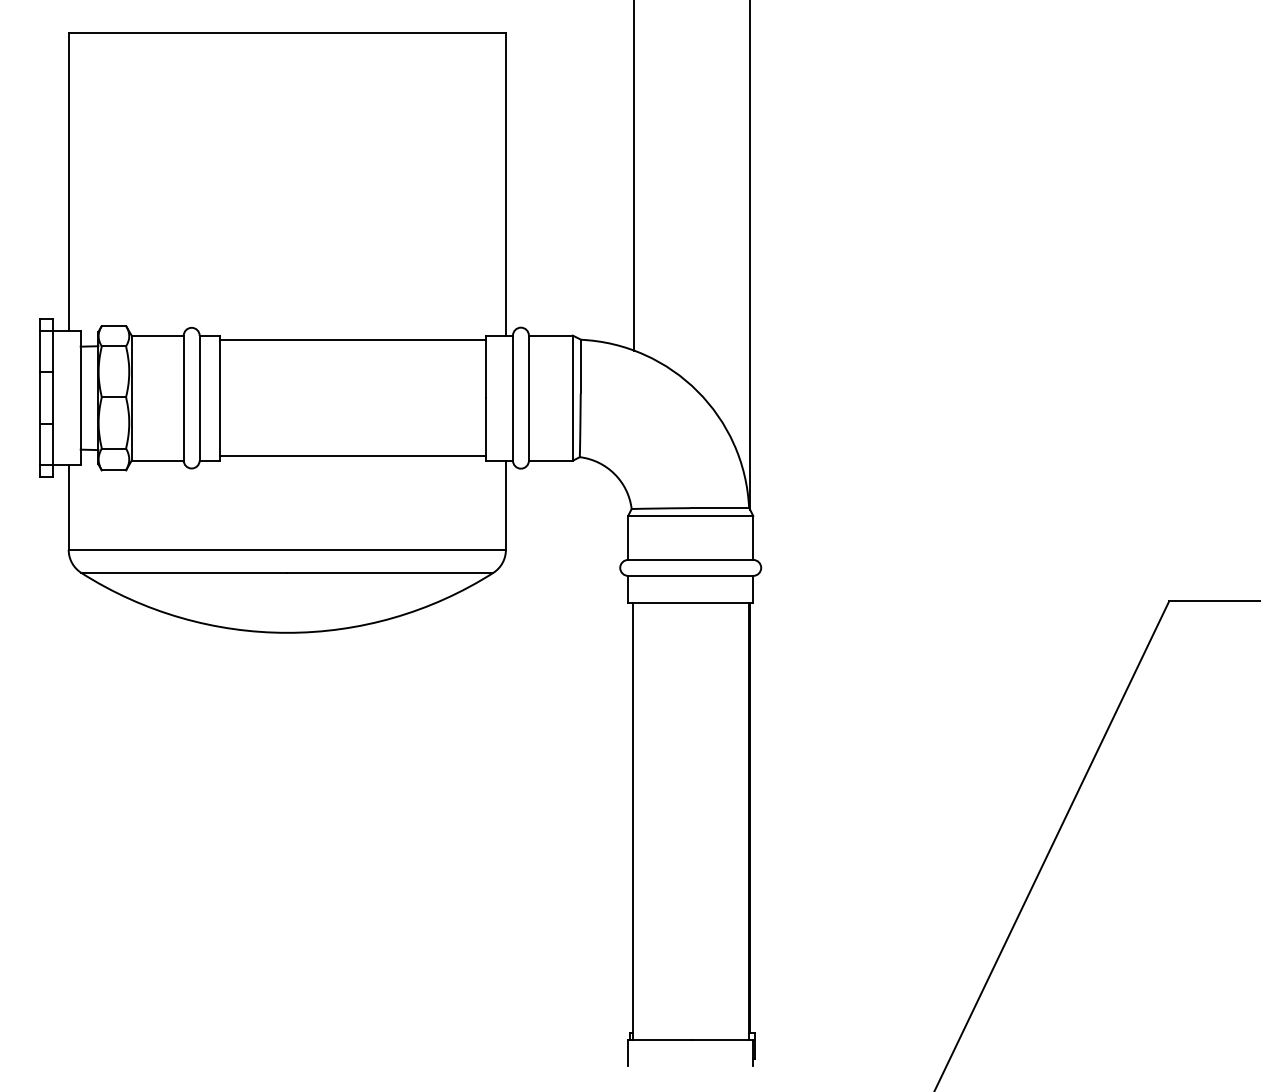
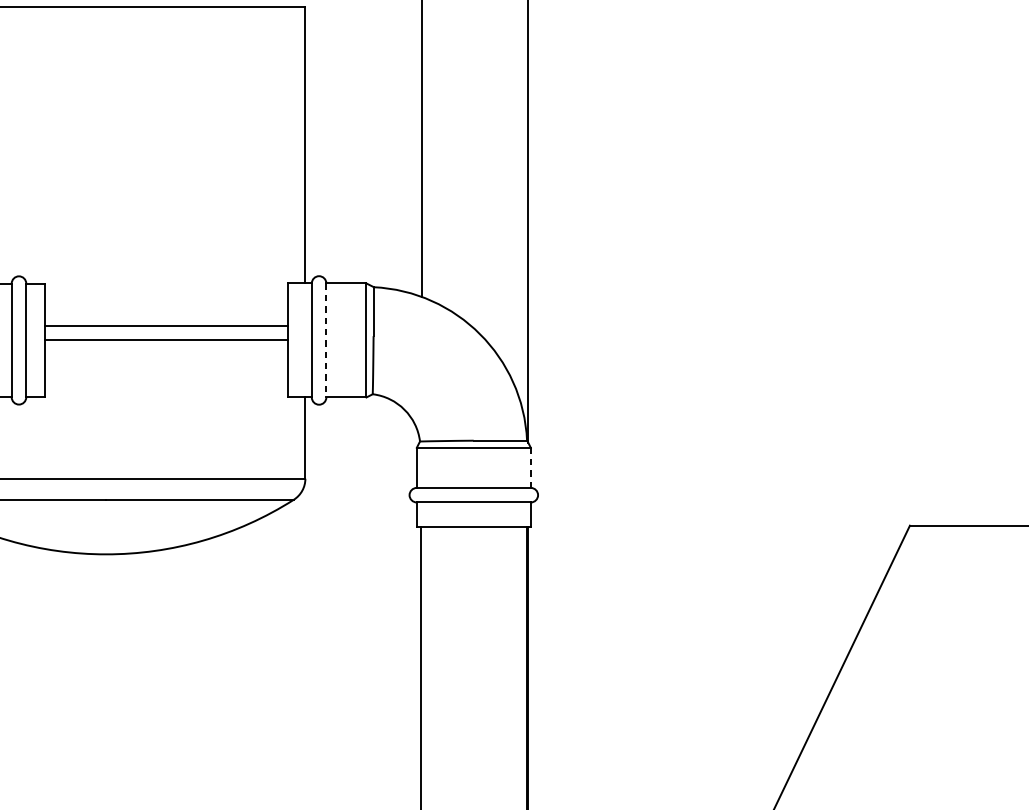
line: (352, 340) -> (165, 326), moved
line: (528, 398) -> (325, 340), solid -> dashed
line: (352, 456) -> (165, 339), moved
line: (753, 537) -> (531, 467), solid -> dashed

